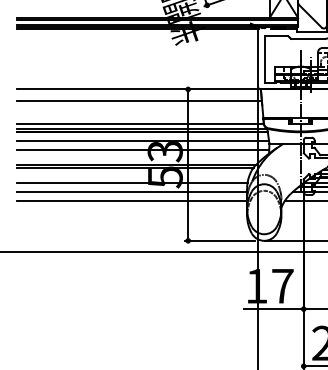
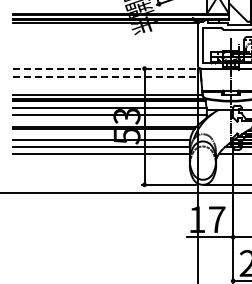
line: (138, 89) -> (106, 68), solid -> dashed
line: (139, 100) -> (107, 77), solid -> dashed

